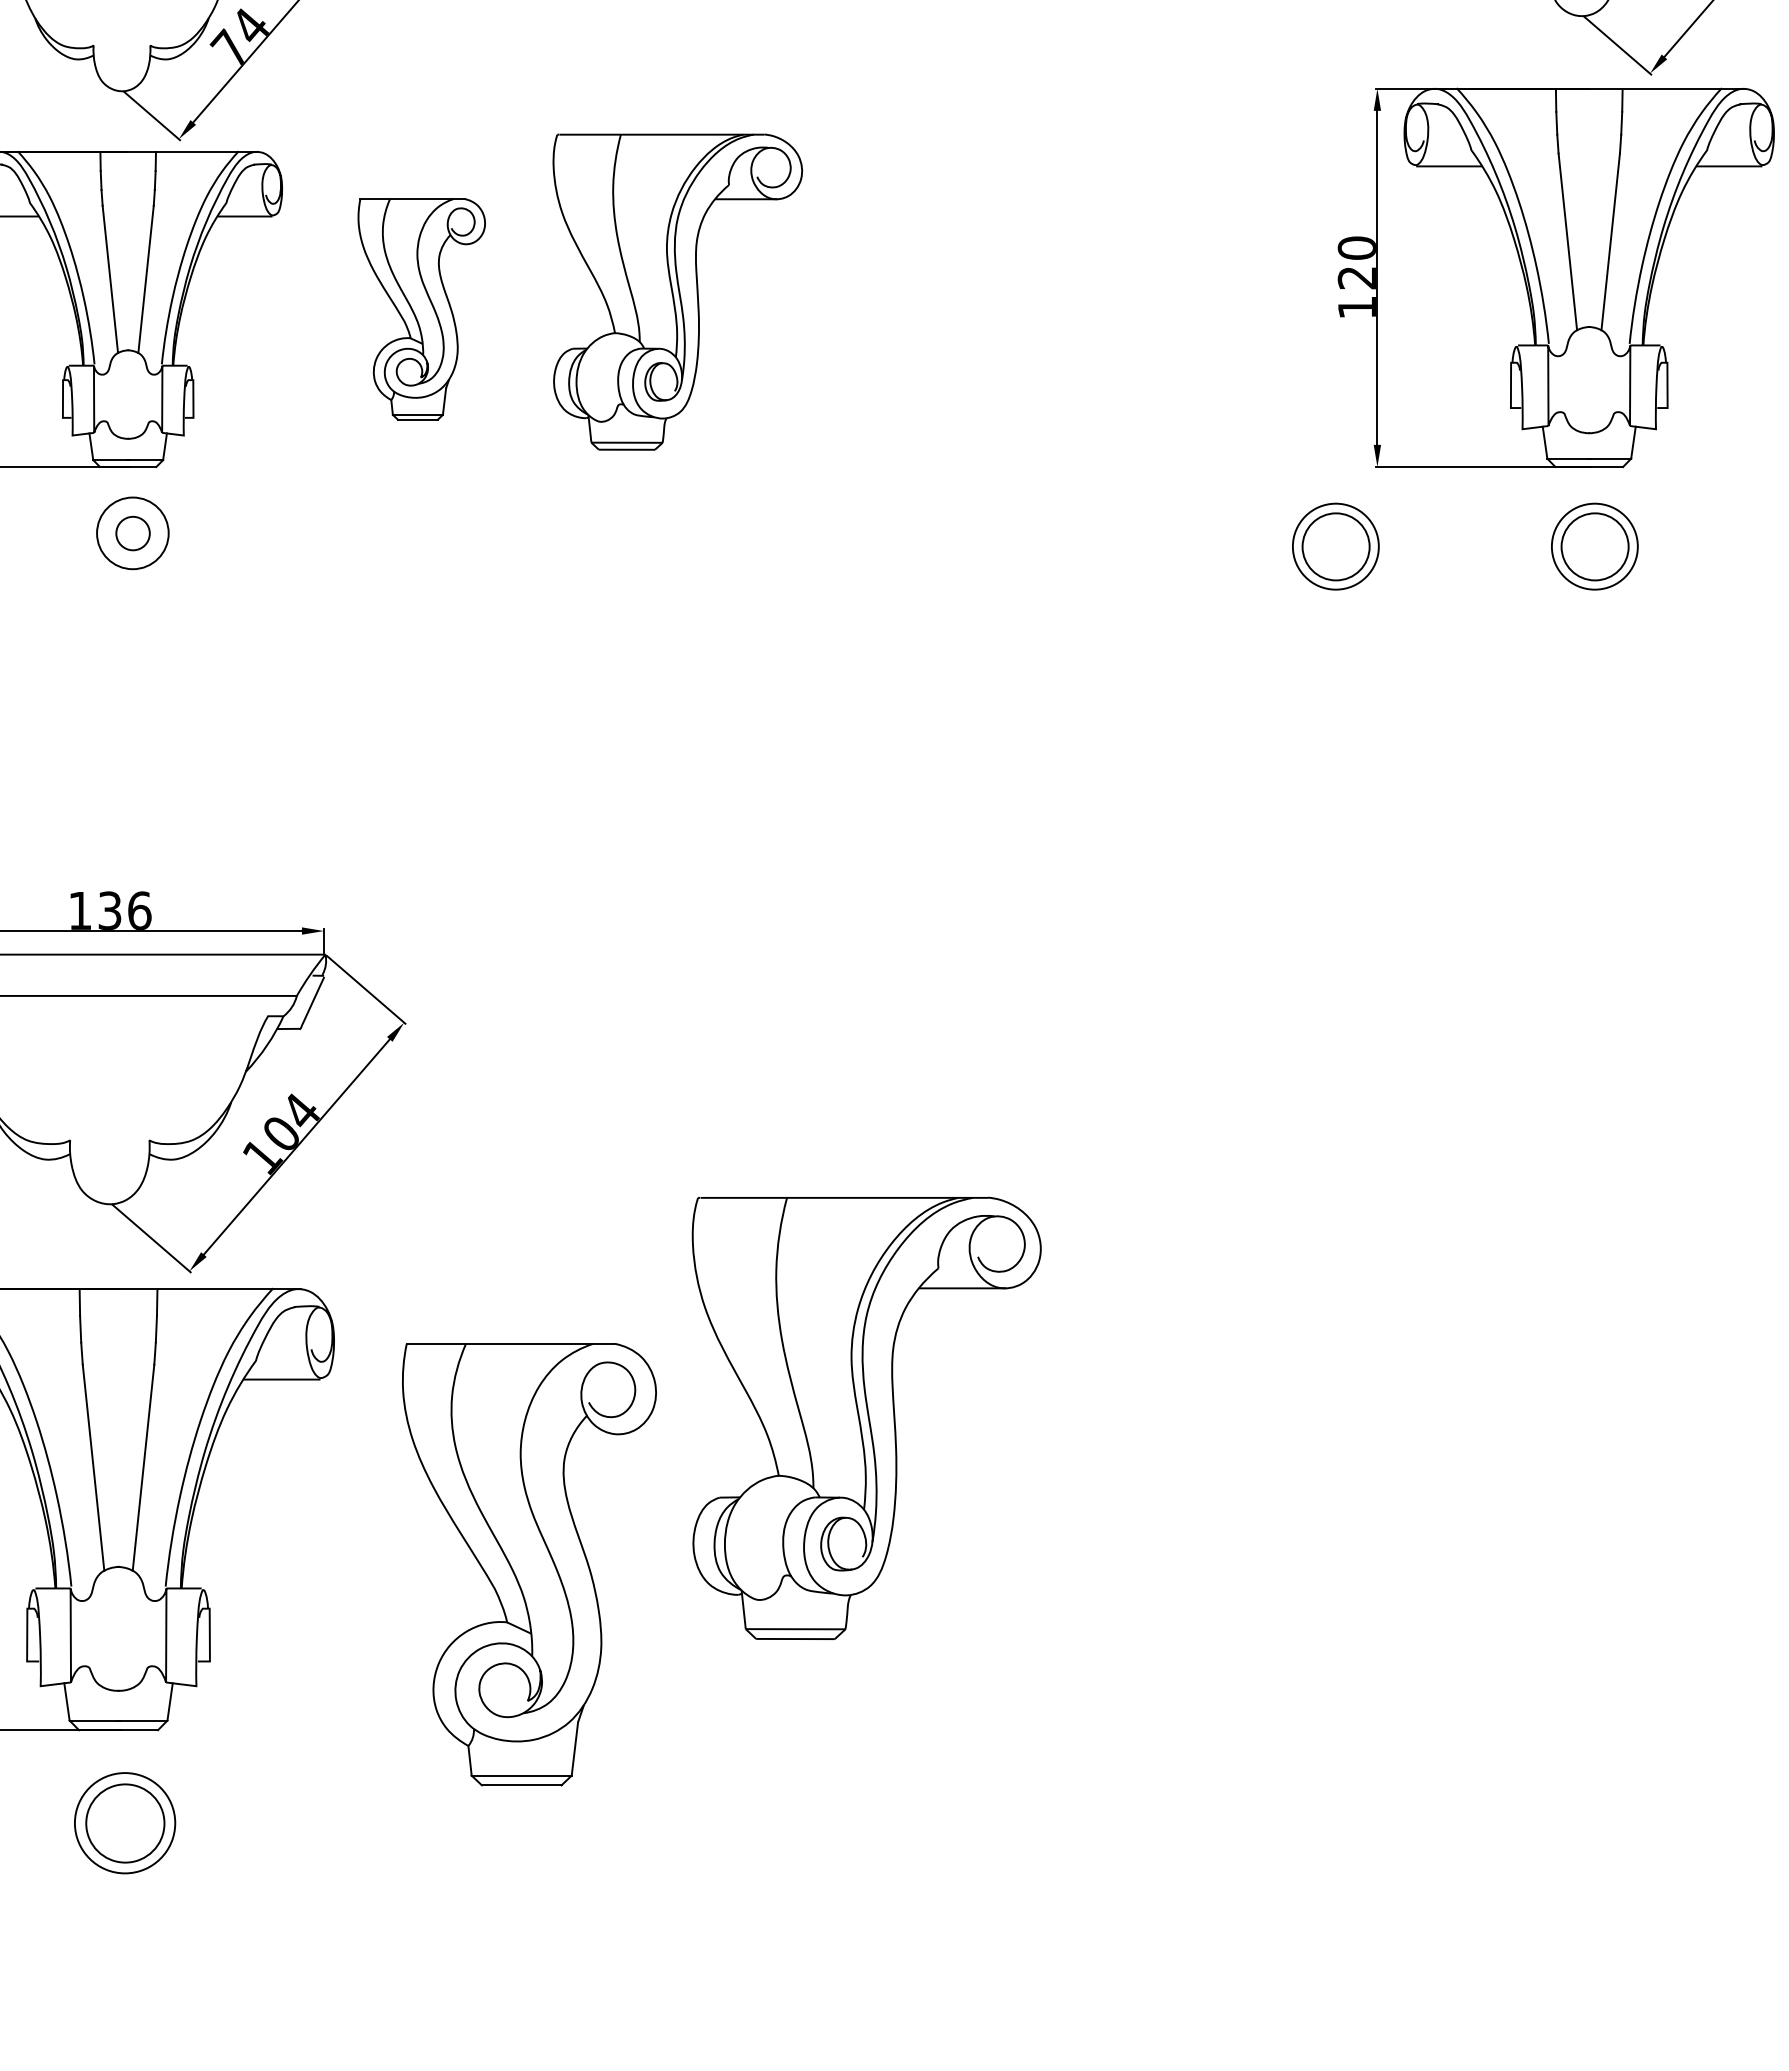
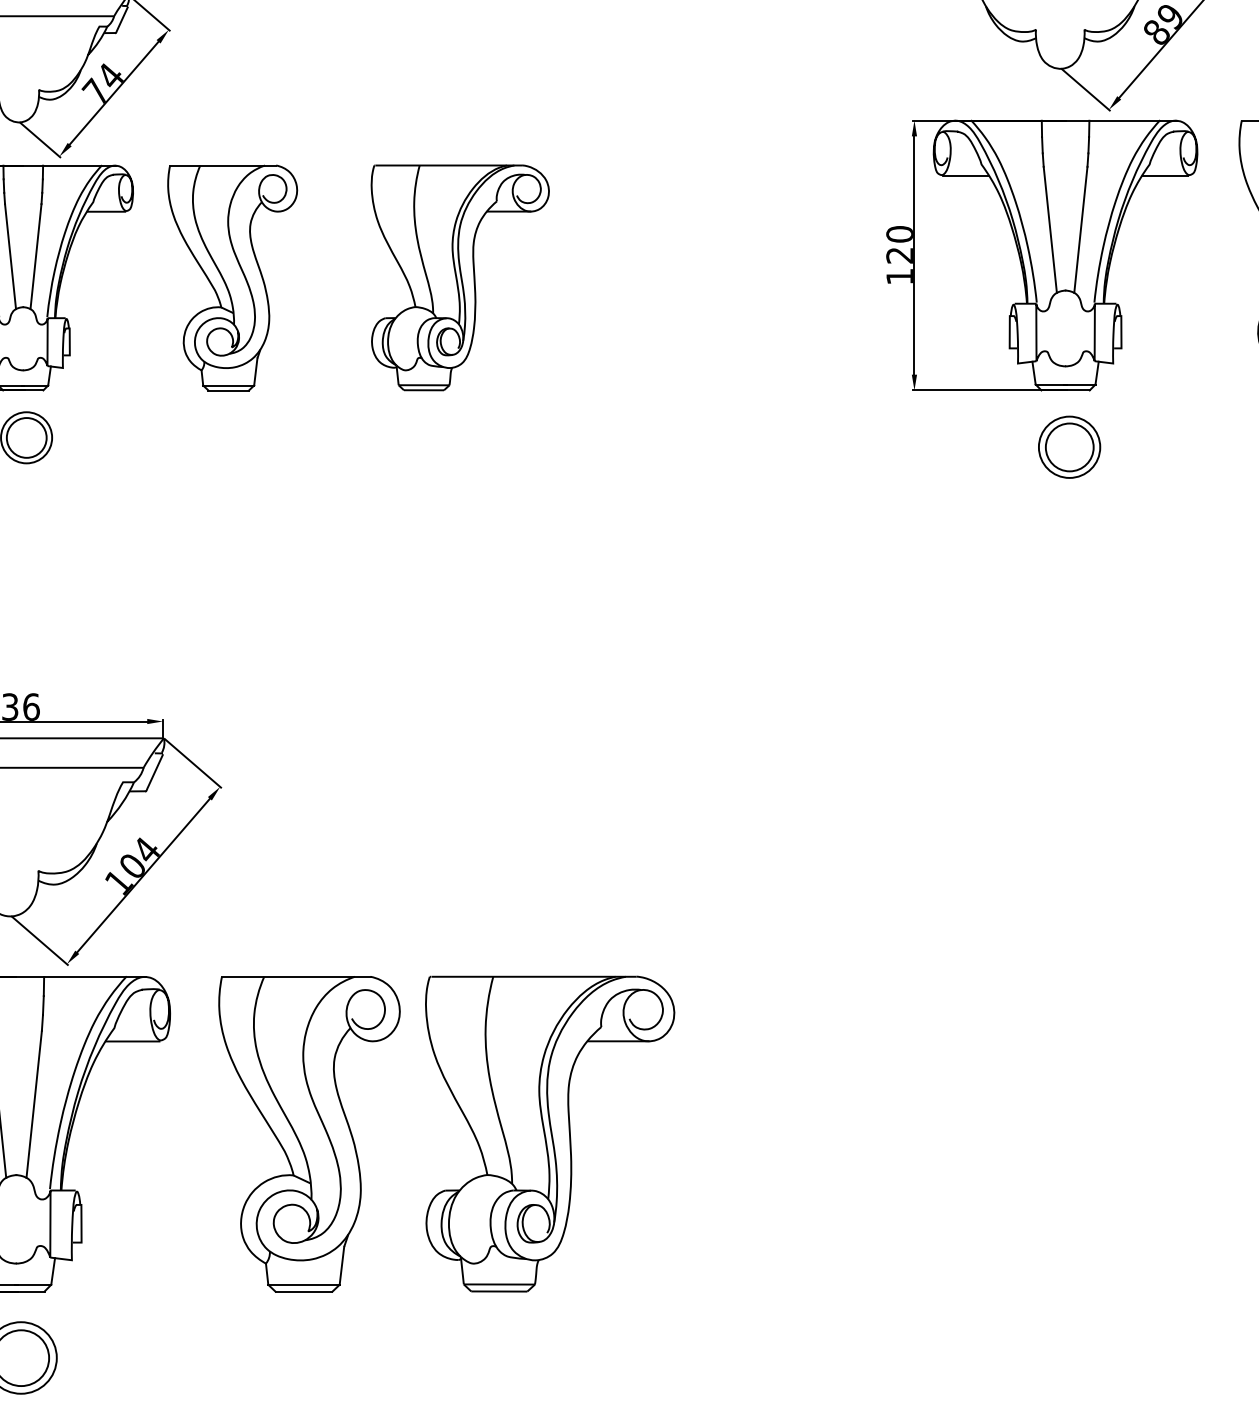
part: (677, 291) -> (460, 277), moved
part: (421, 309) -> (232, 278), size x1.43
circle: (133, 533) -> (27, 437), size x1.67
part: (1335, 546) -> (884, 447), removed
part: (866, 1417) -> (549, 1133), moved
part: (529, 1564) -> (309, 1134), moved

